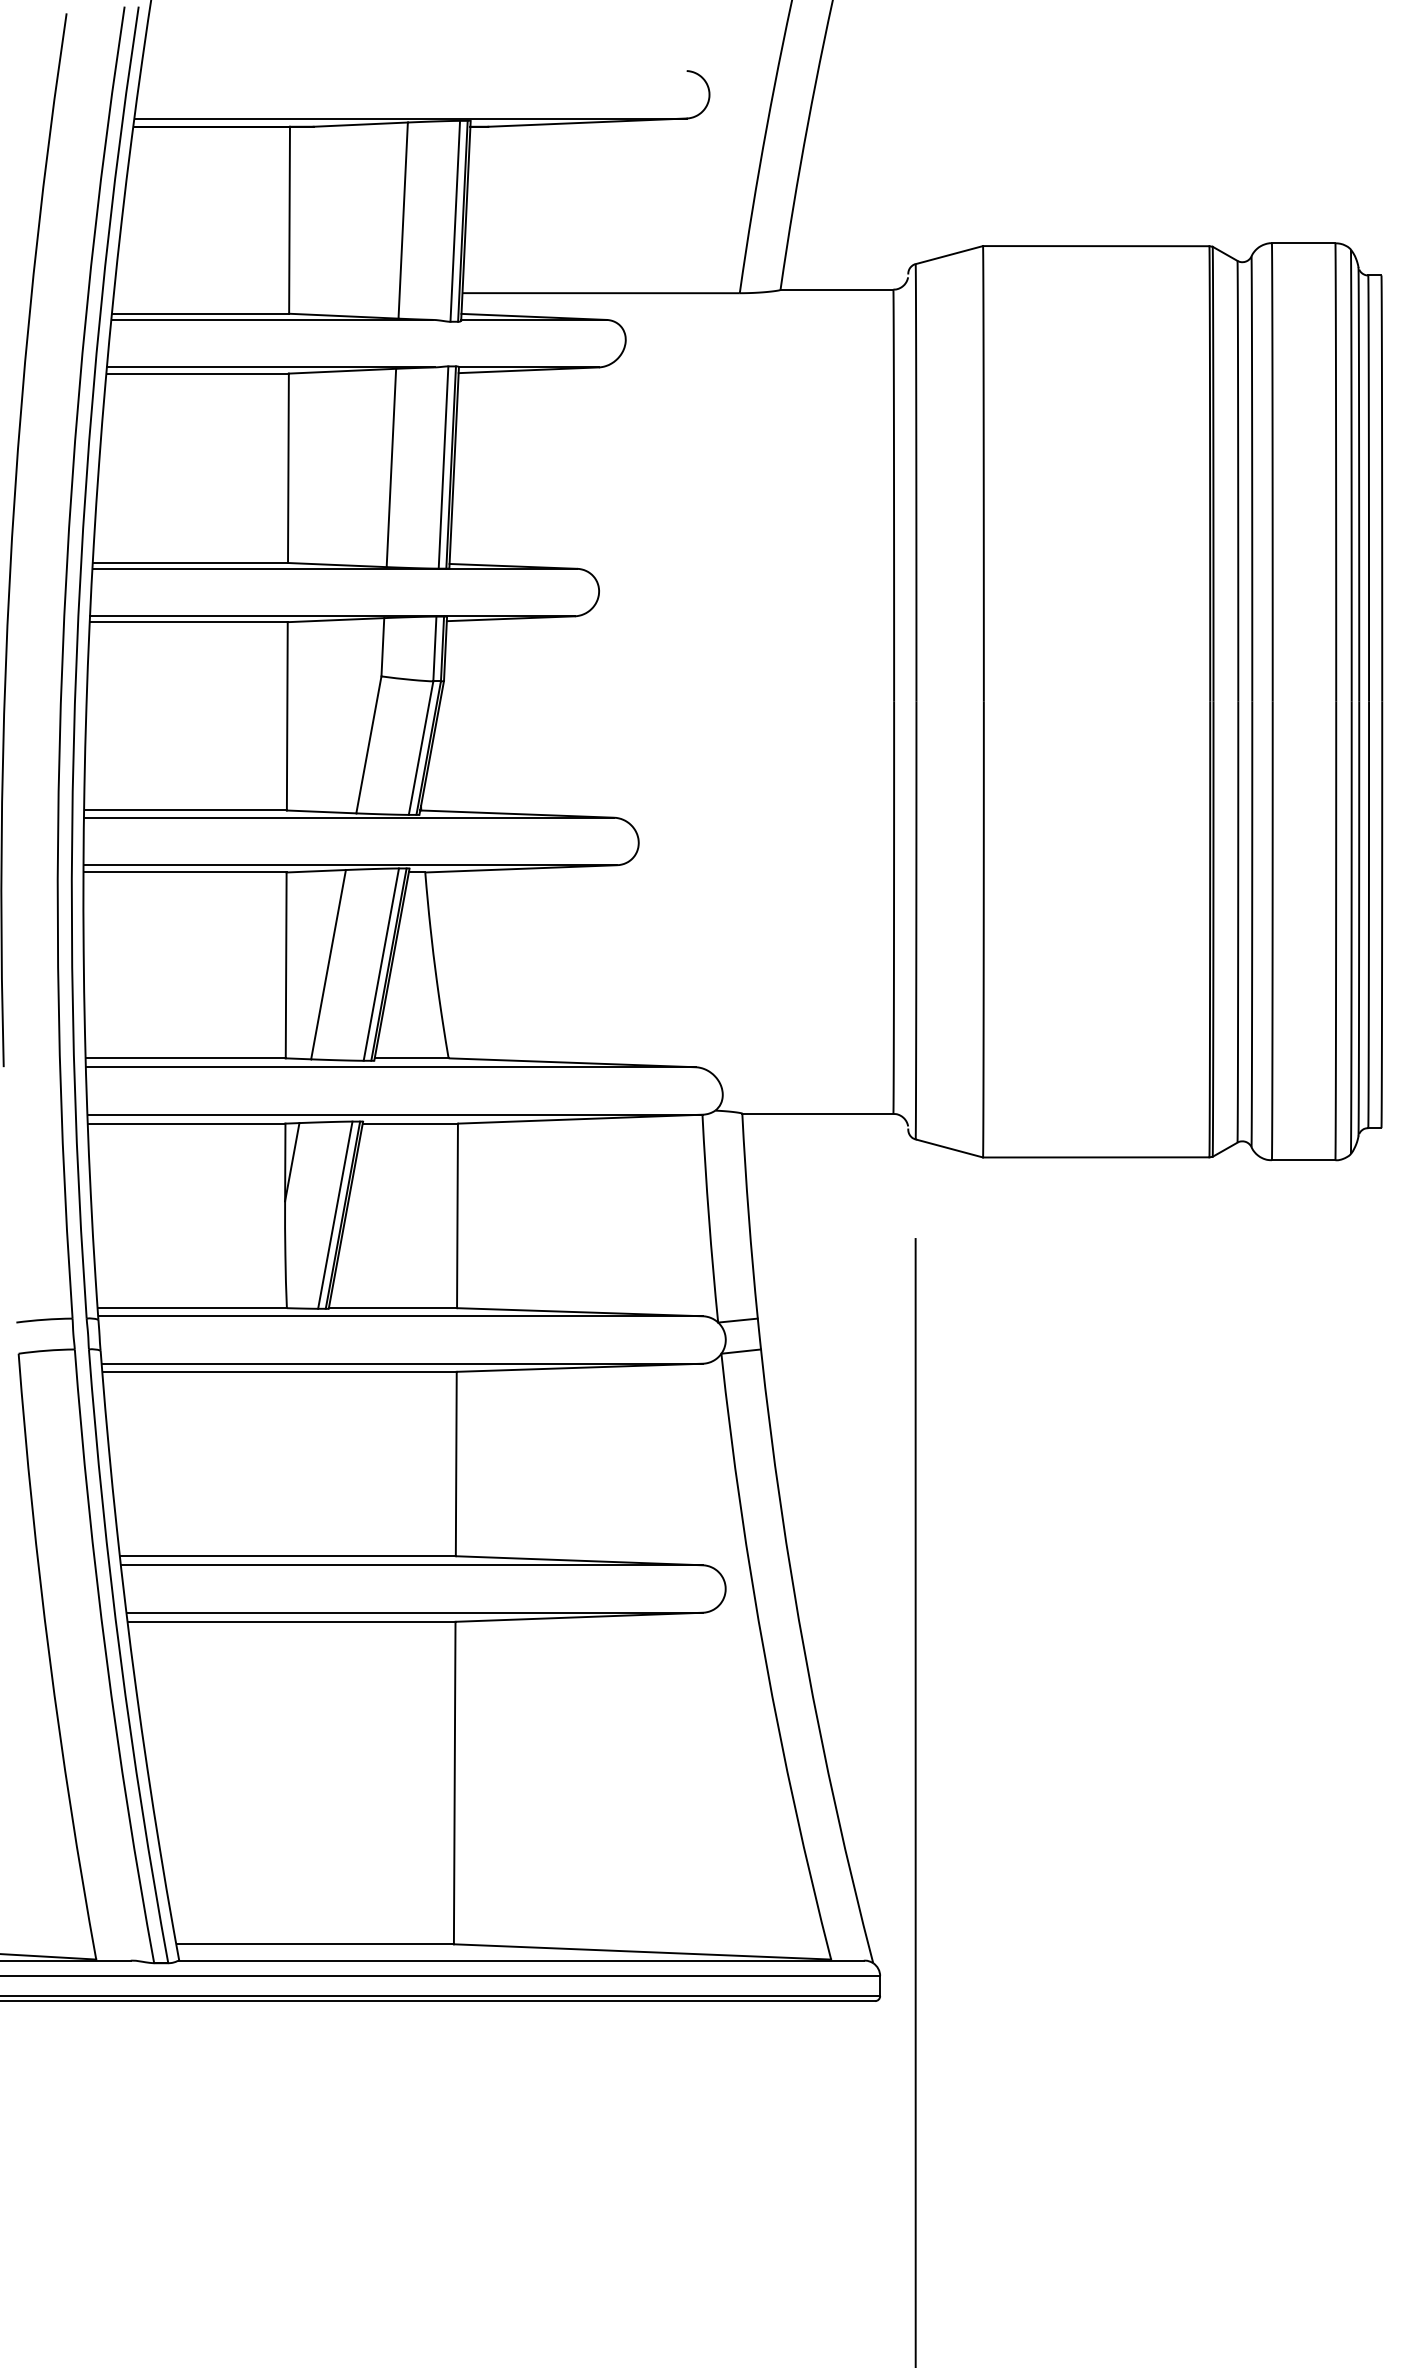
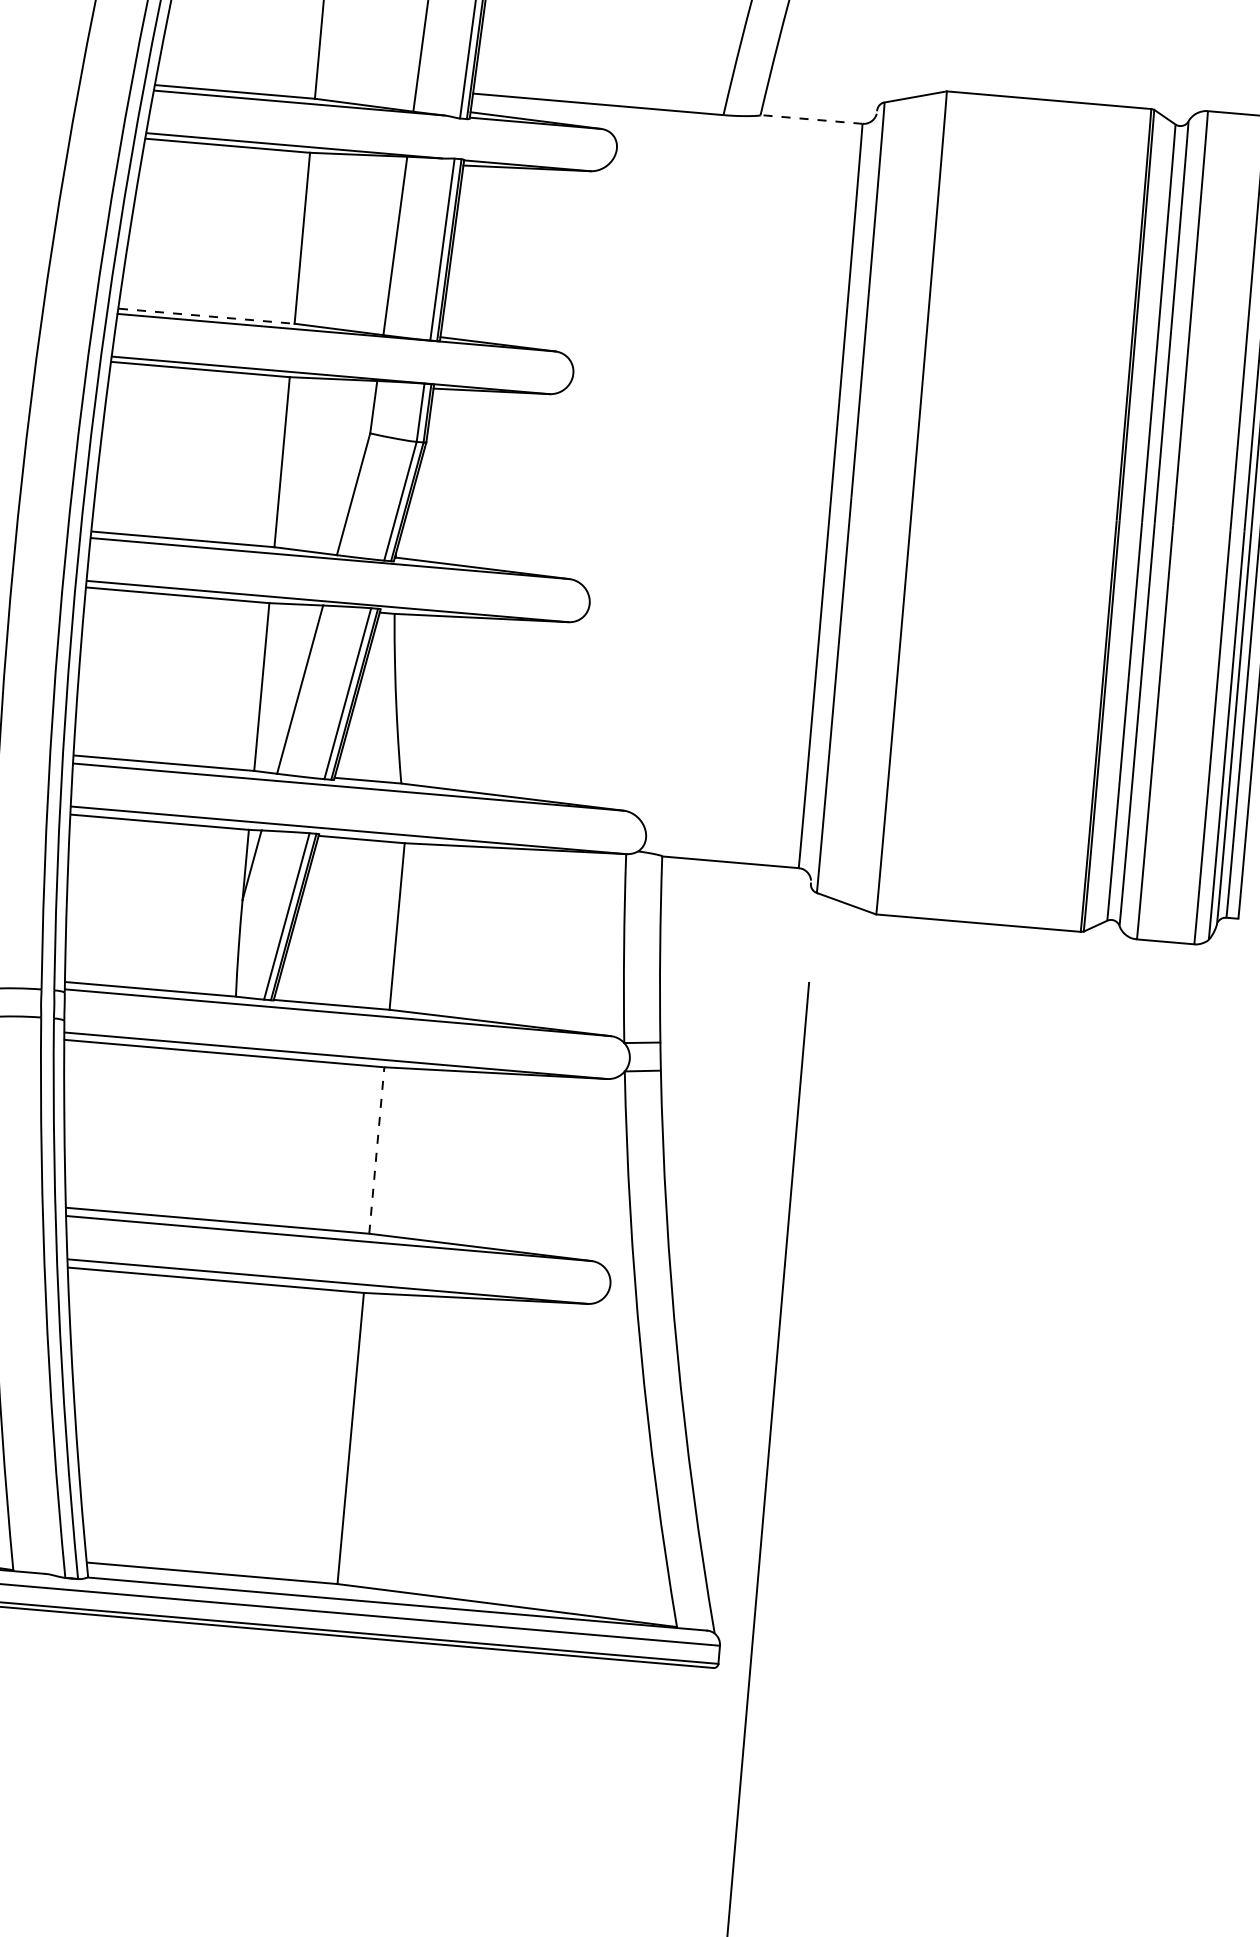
line: (836, 289) -> (811, 119), solid -> dashed
line: (191, 563) -> (207, 316), solid -> dashed
line: (456, 1463) -> (377, 1150), solid -> dashed

